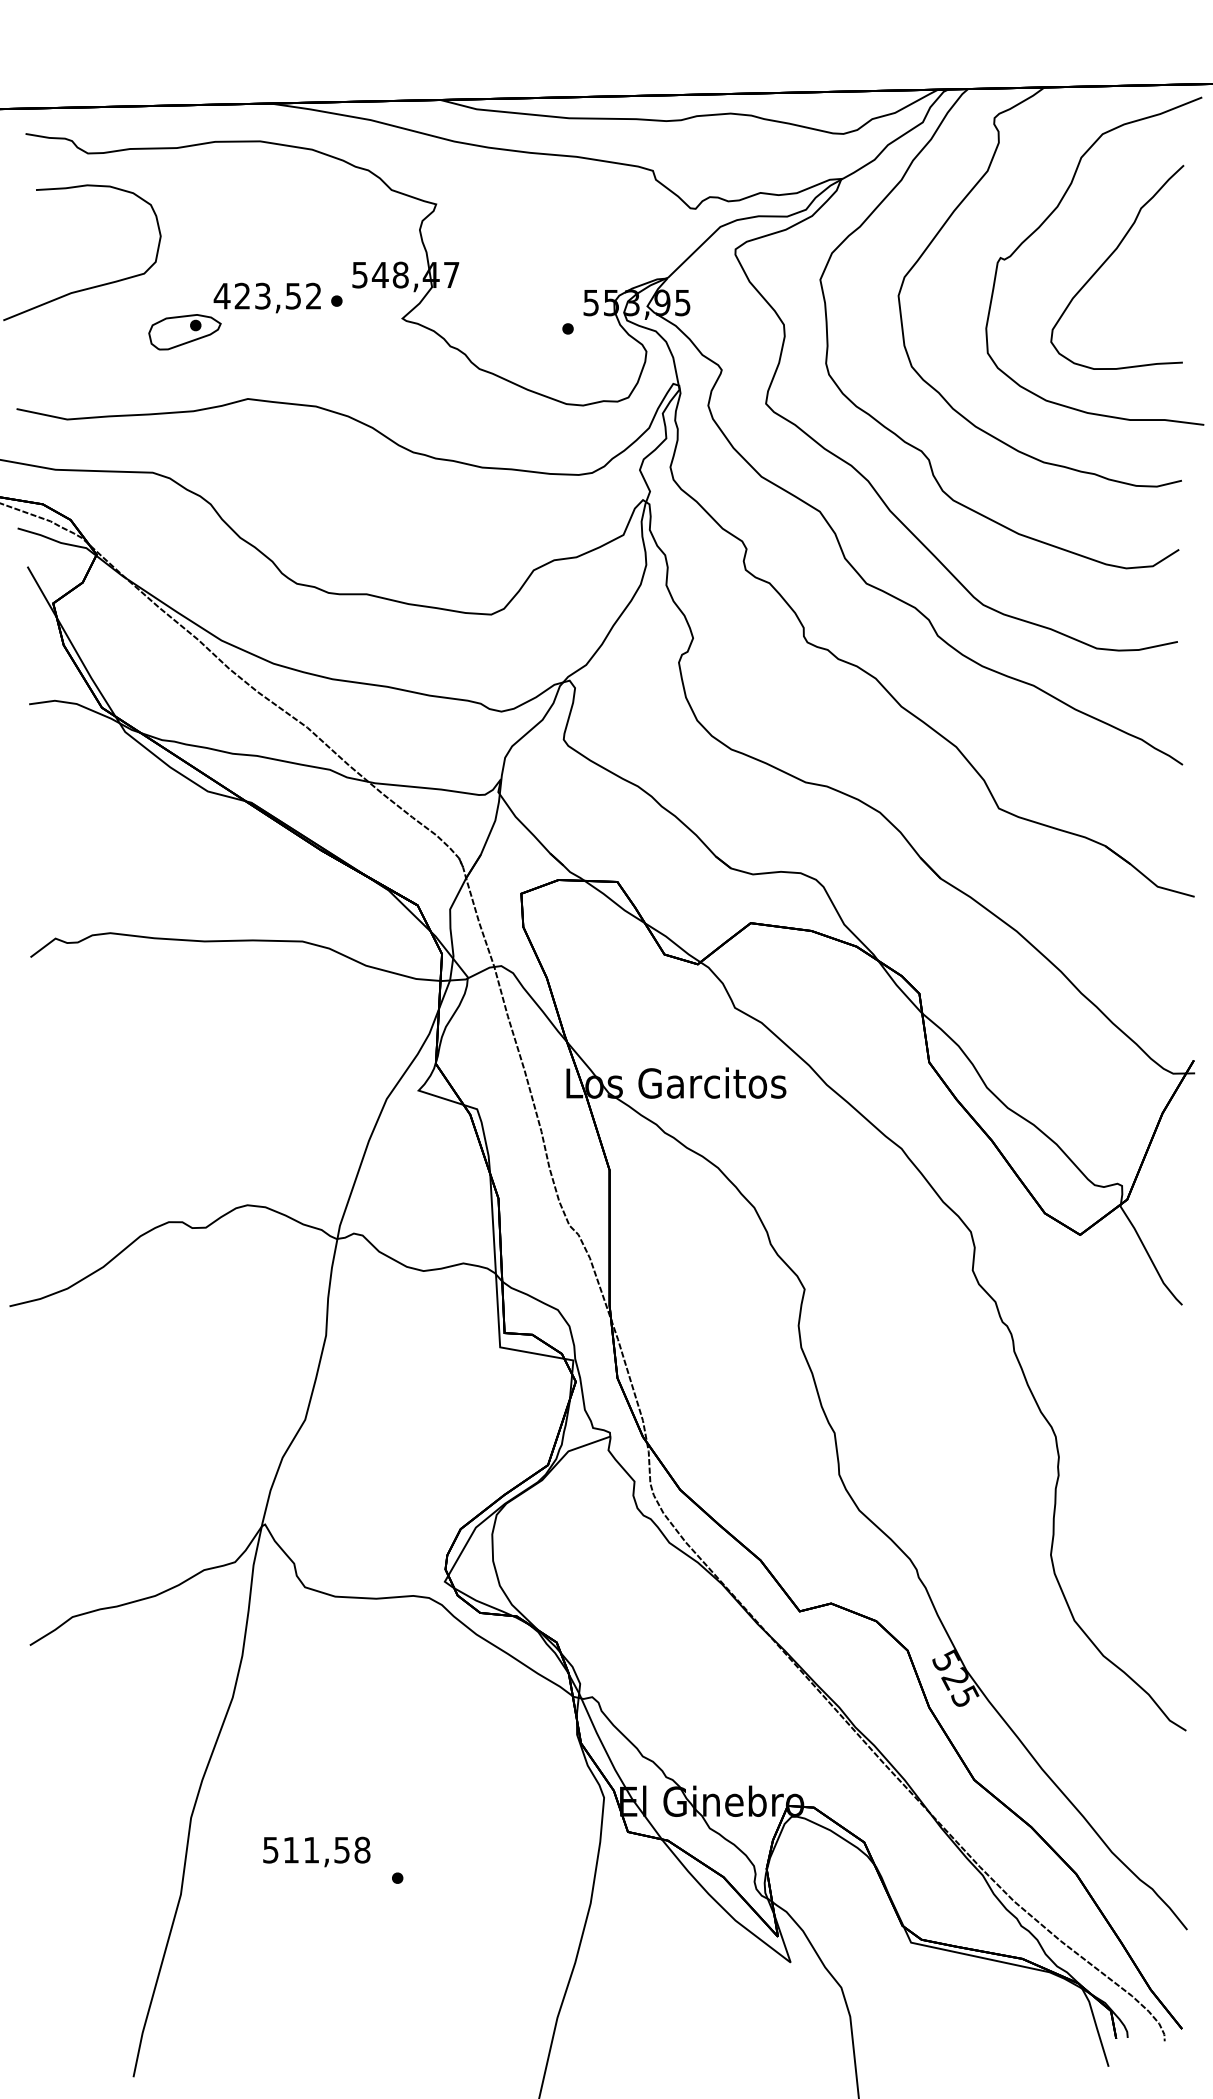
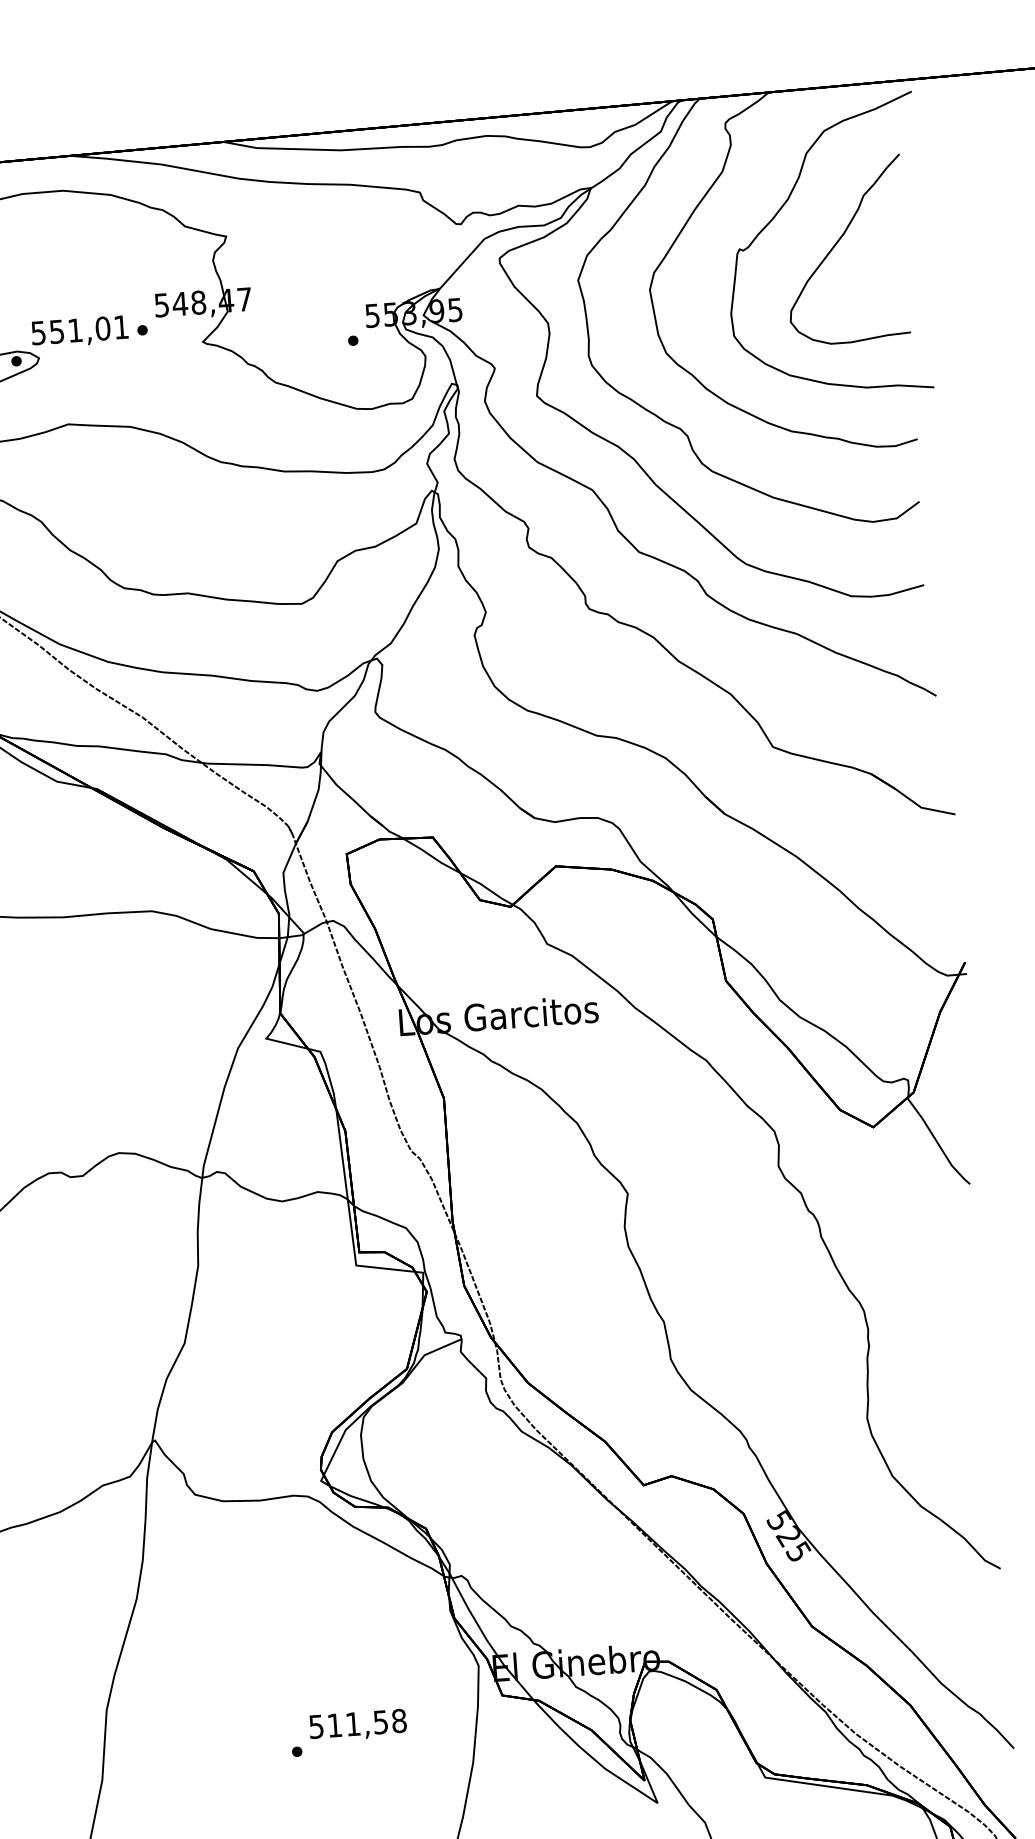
text: (267, 295) -> (79, 329), 423,52 -> 551,01
text: (316, 1851) -> (357, 1725), moved

